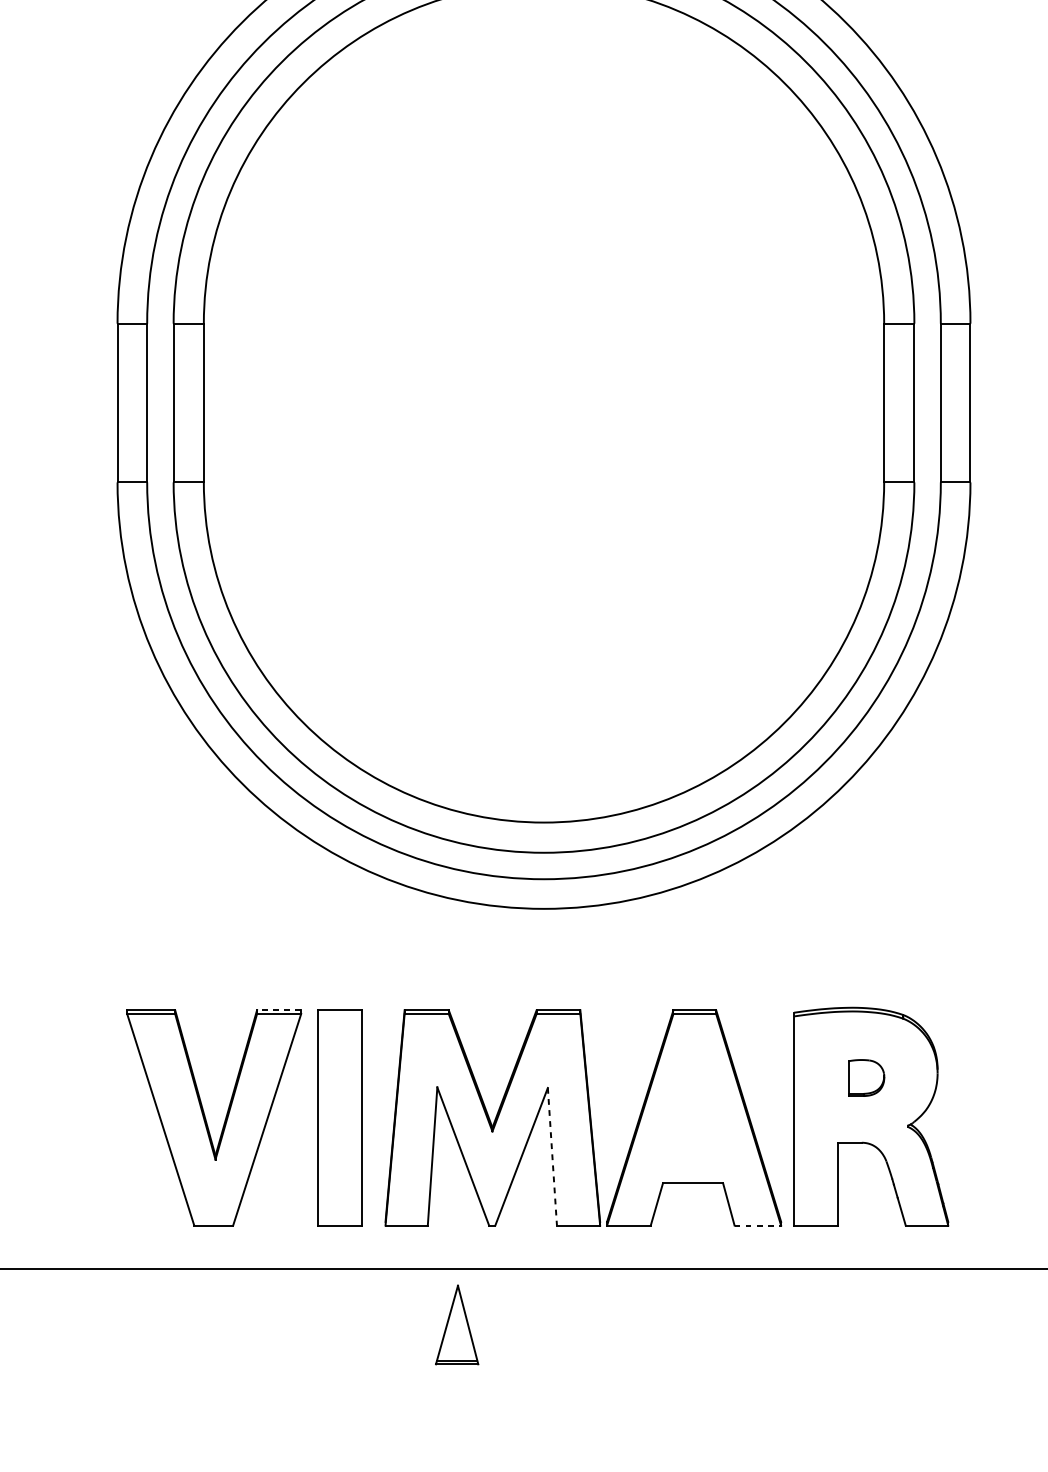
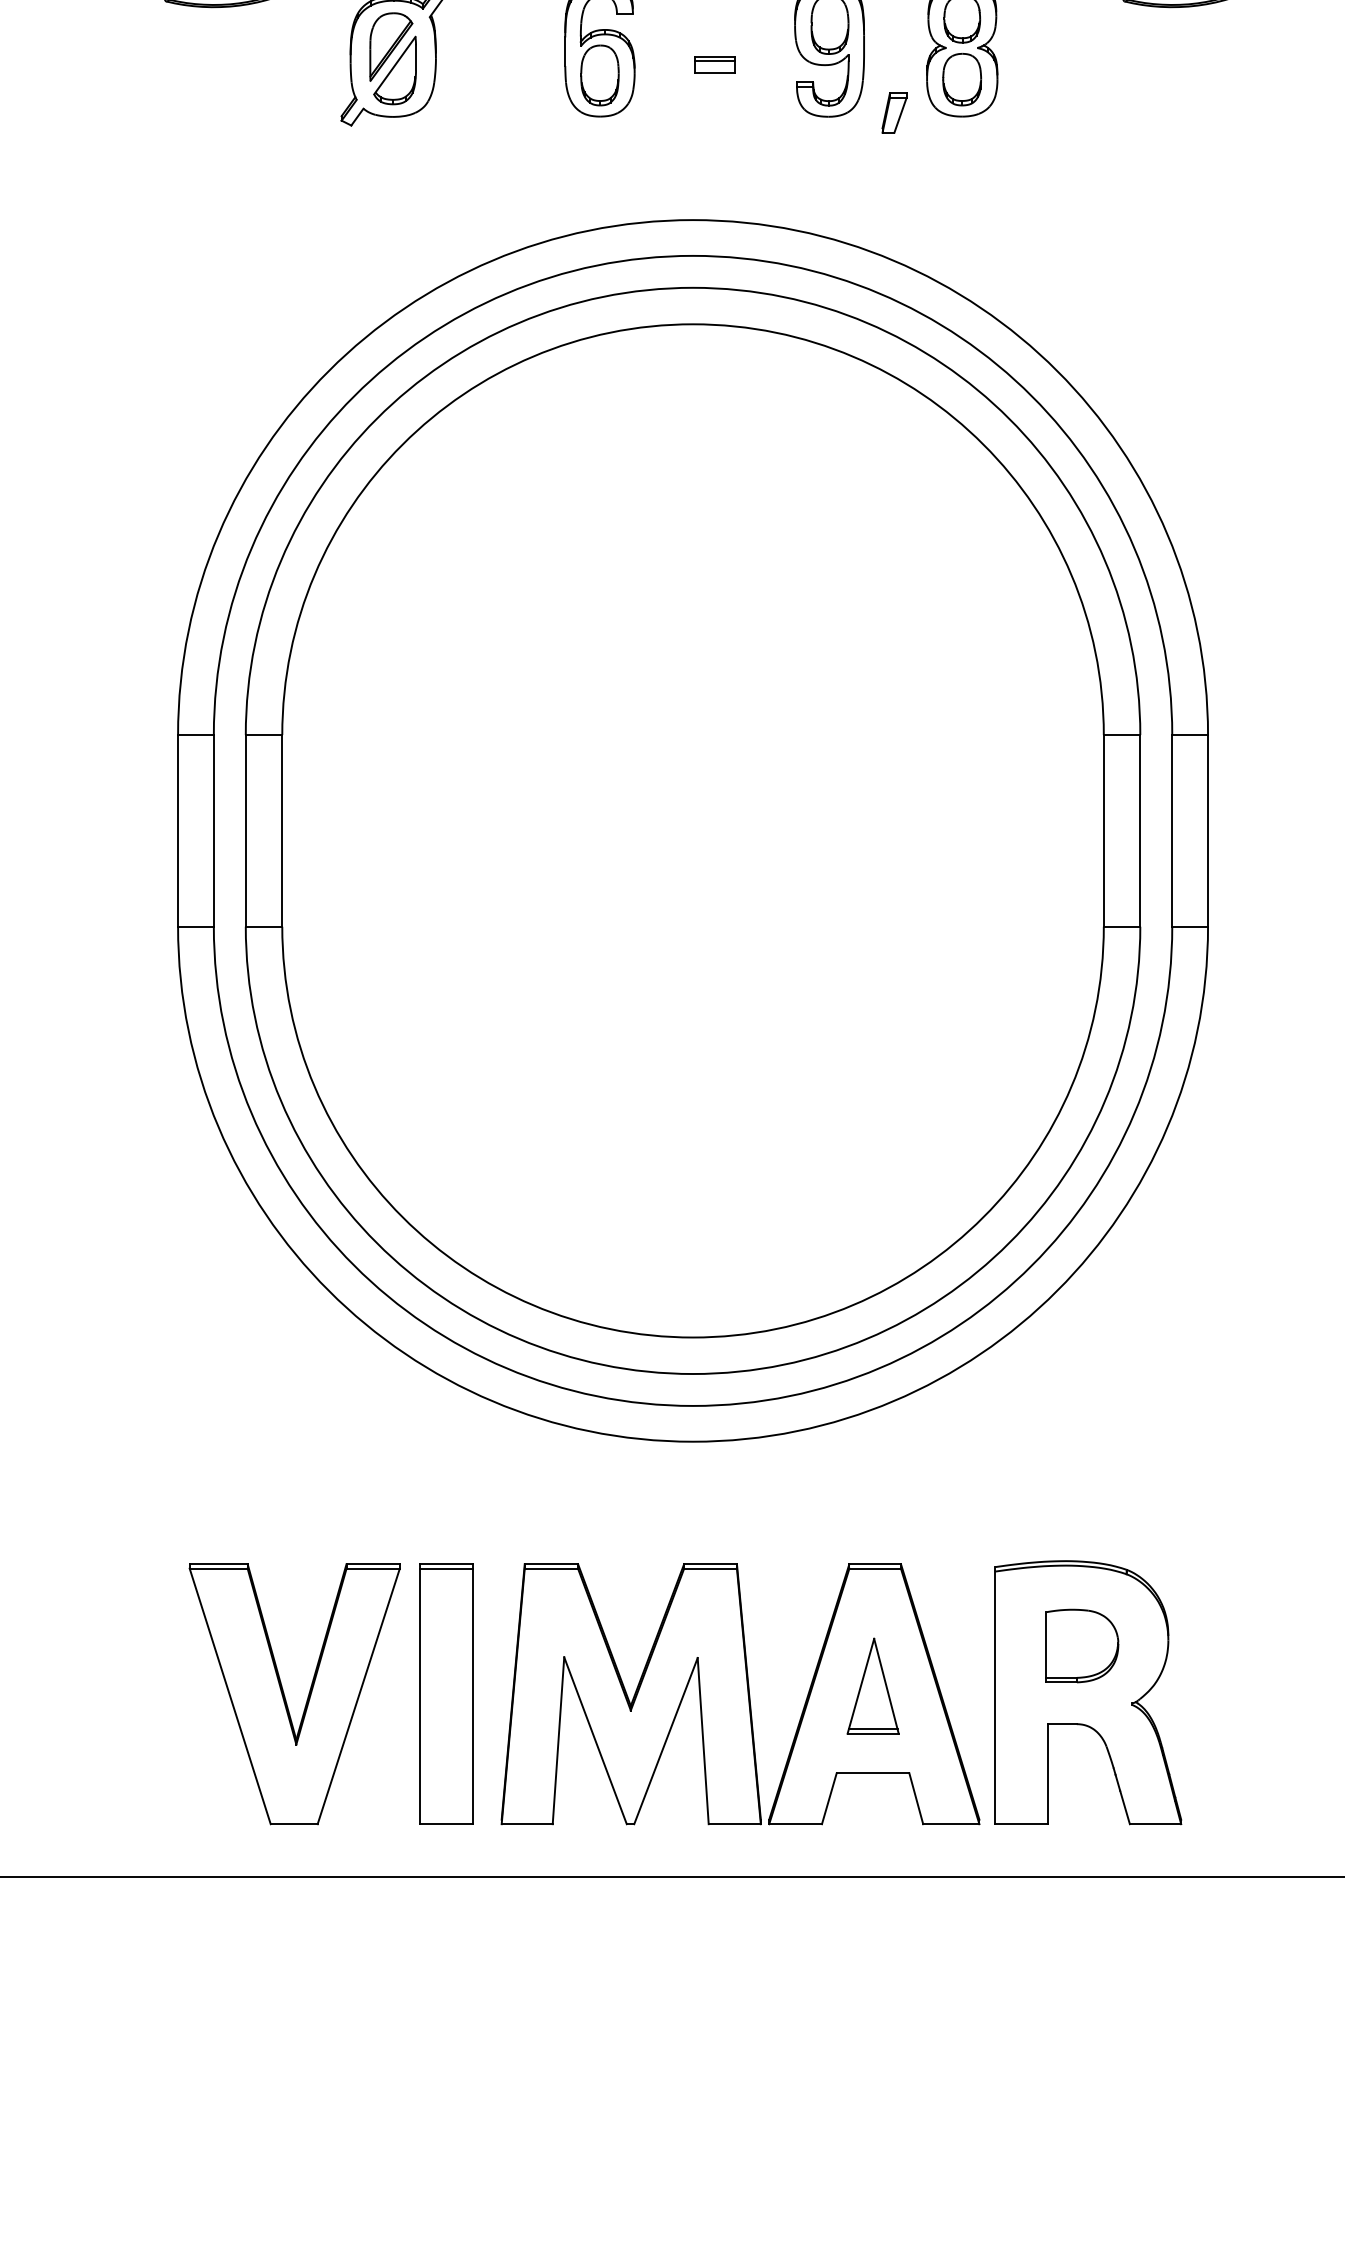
line: (279, 1010) -> (373, 1564), dashed -> solid
line: (339, 1013) -> (446, 1568), added
part: (866, 1077) -> (1082, 1645), size x1.67
line: (552, 1157) -> (703, 1741), dashed -> solid
line: (758, 1225) -> (951, 1824), dashed -> solid
part: (456, 1324) -> (872, 1685), moved

